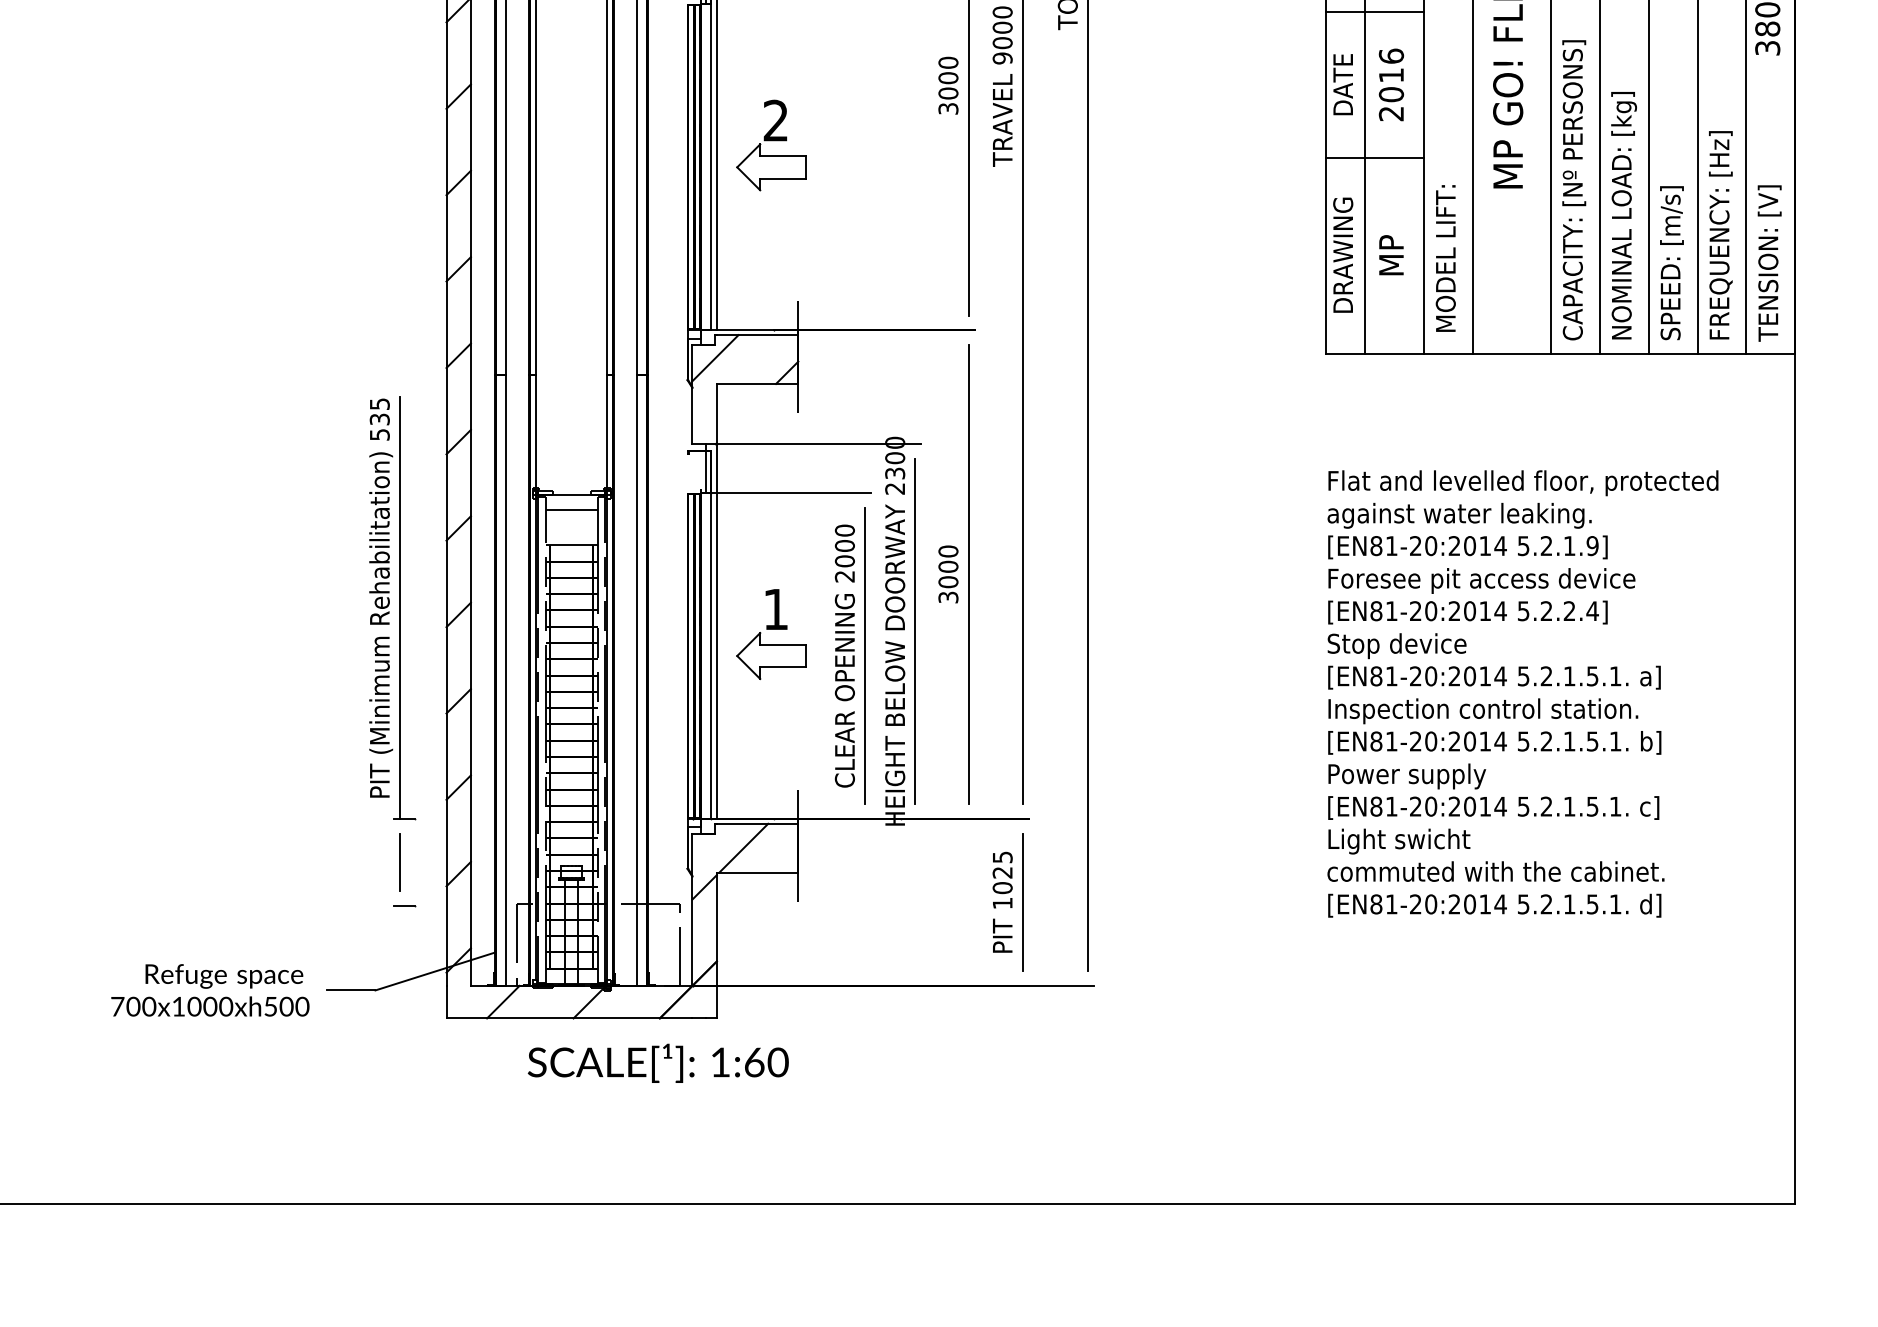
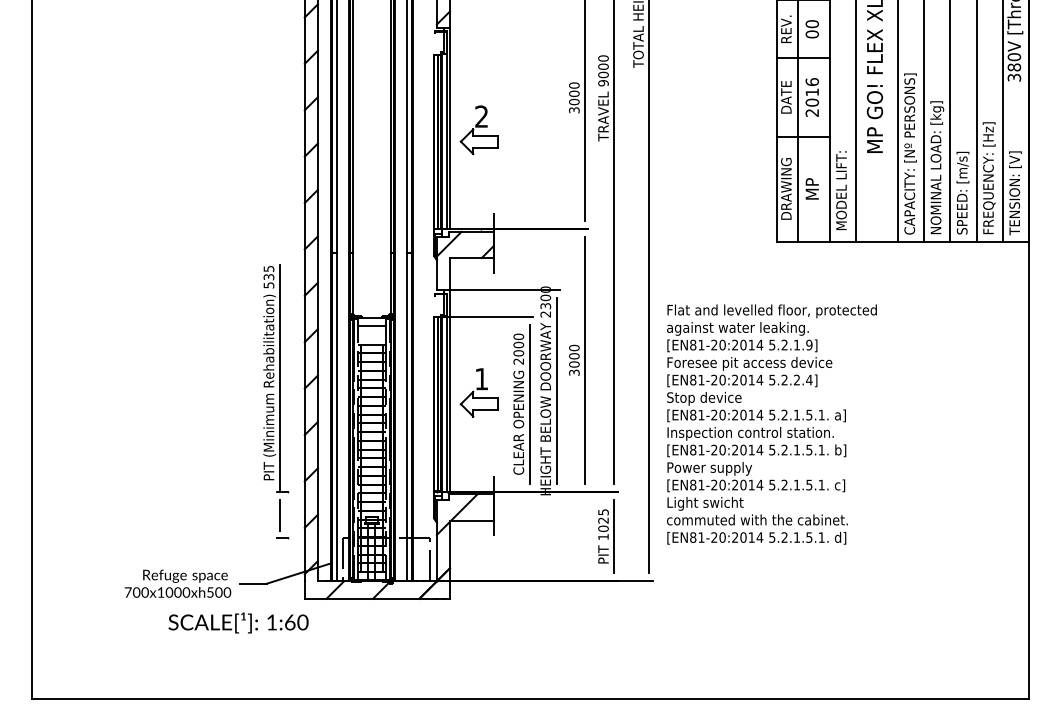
text: (1522, 693) -> (771, 424), moved
text: (658, 1062) -> (238, 622), moved

